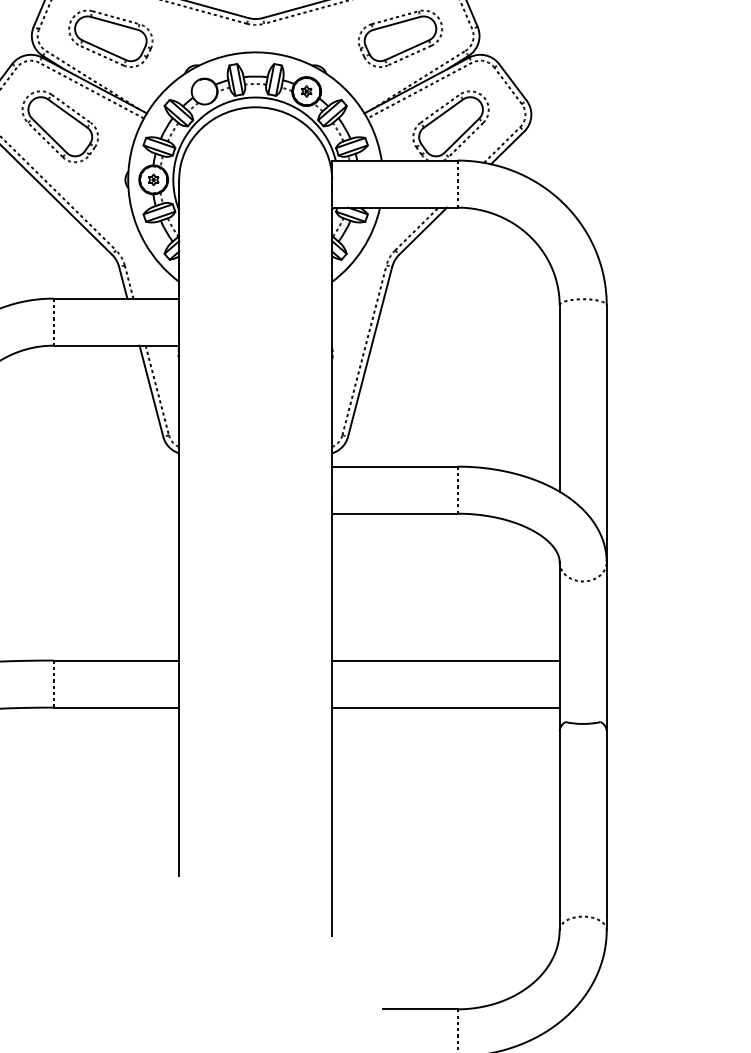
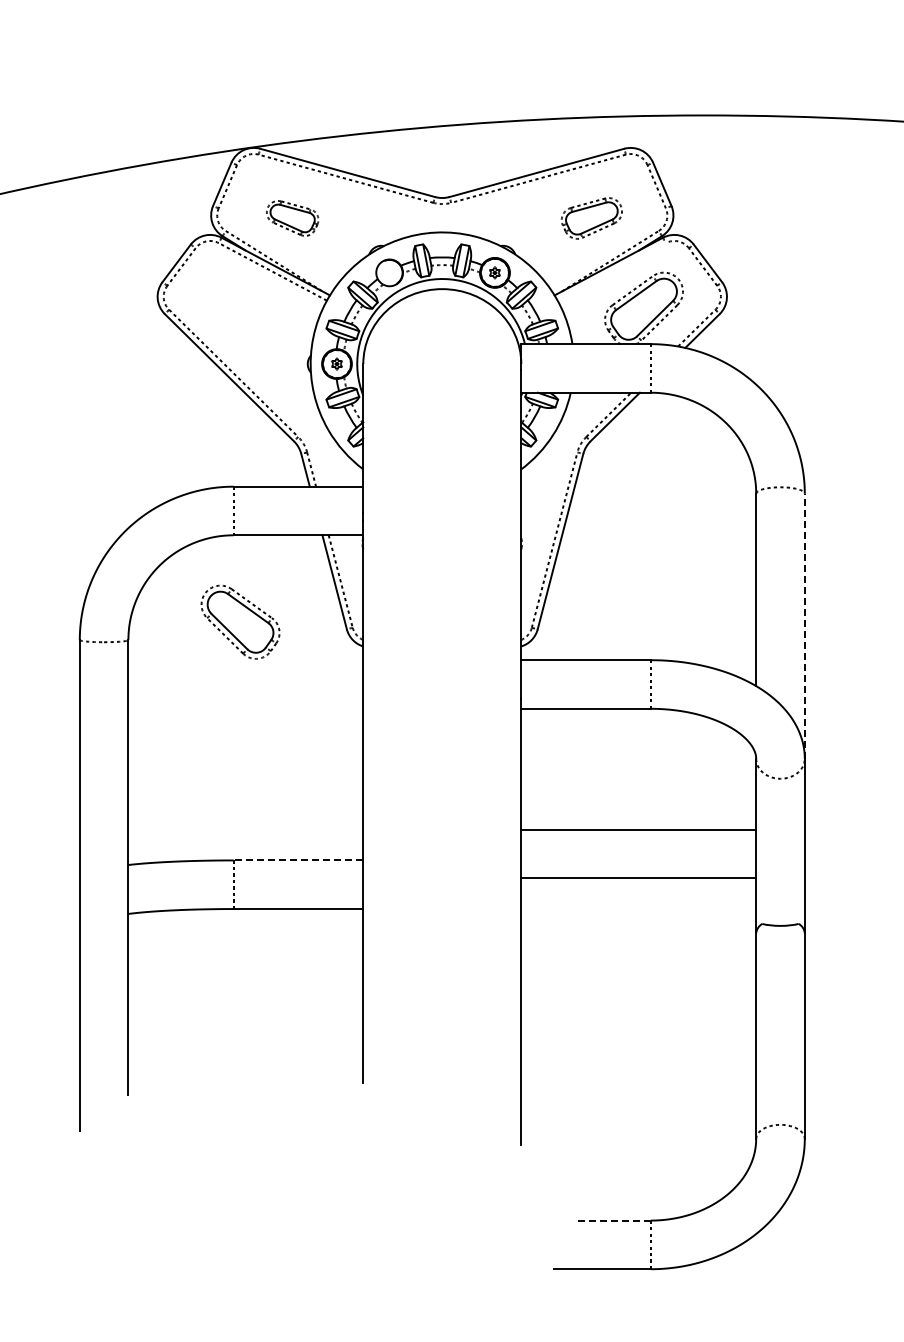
part: (110, 38) -> (292, 218), size x0.6
part: (400, 38) -> (591, 218), size x0.7
line: (419, 90) -> (611, 271), removed
part: (60, 126) -> (240, 621), moved
line: (606, 434) -> (804, 626), solid -> dashed
line: (116, 660) -> (298, 860), solid -> dashed
line: (445, 660) -> (638, 830), moved
line: (445, 708) -> (638, 878), moved
line: (419, 1009) -> (611, 1220), solid -> dashed

